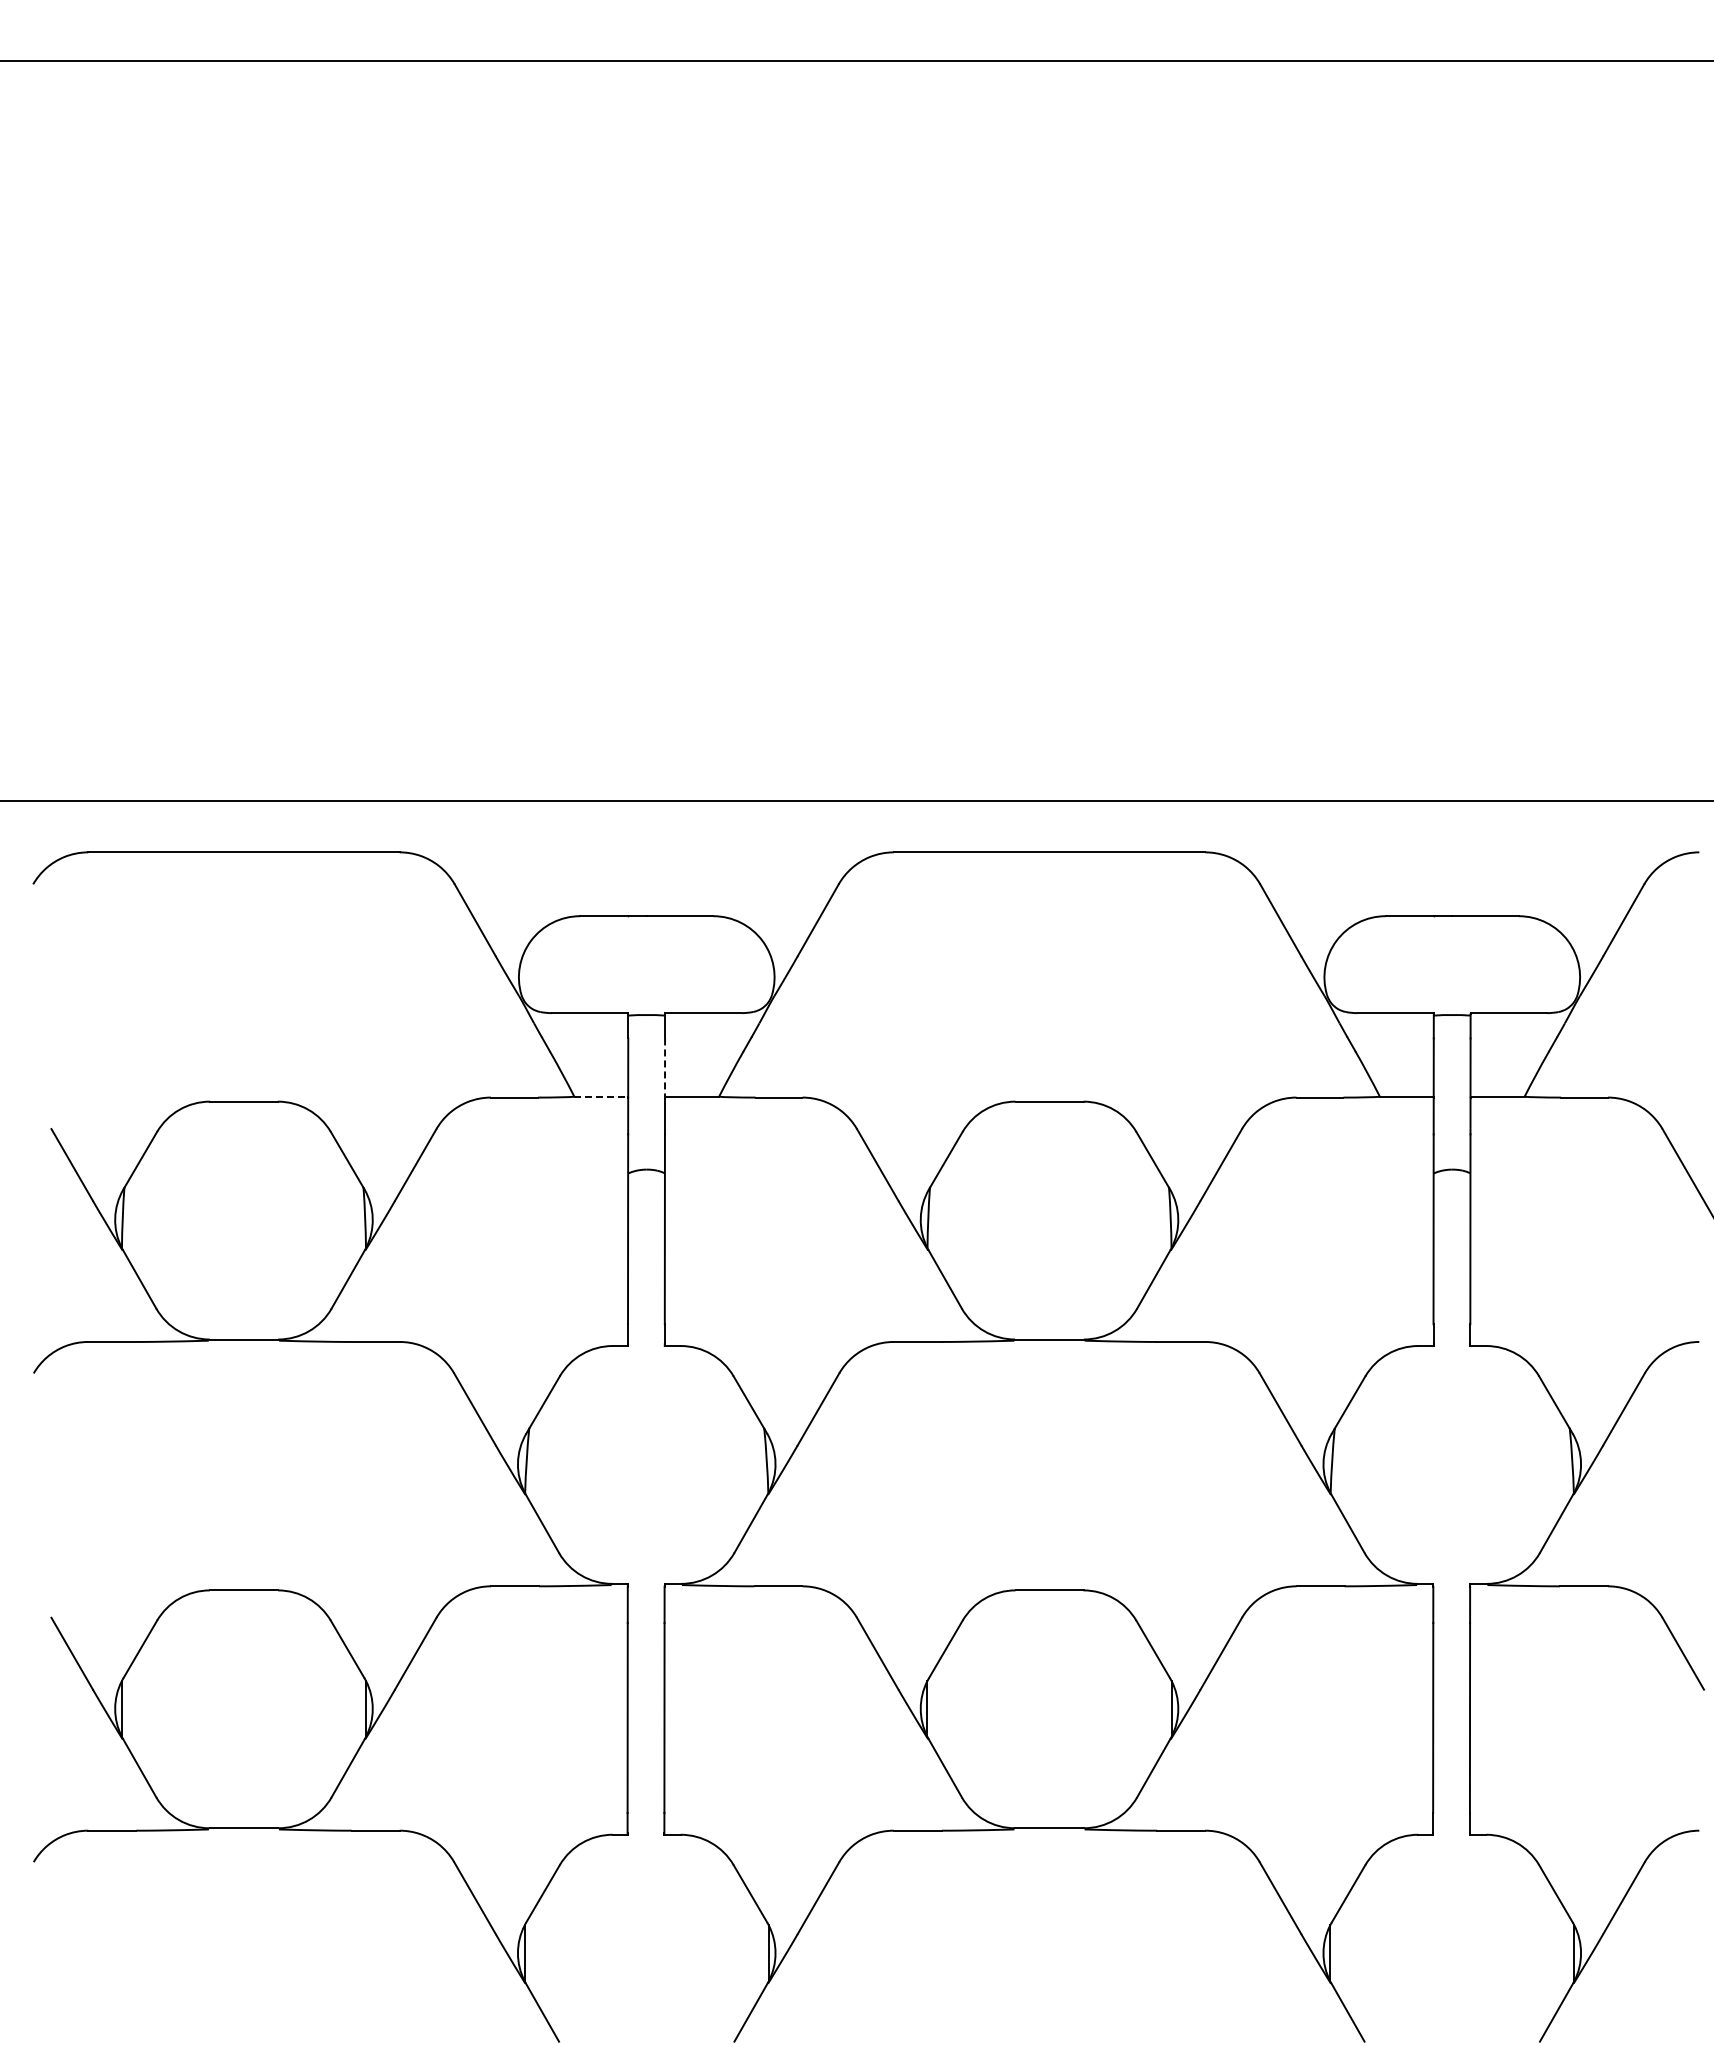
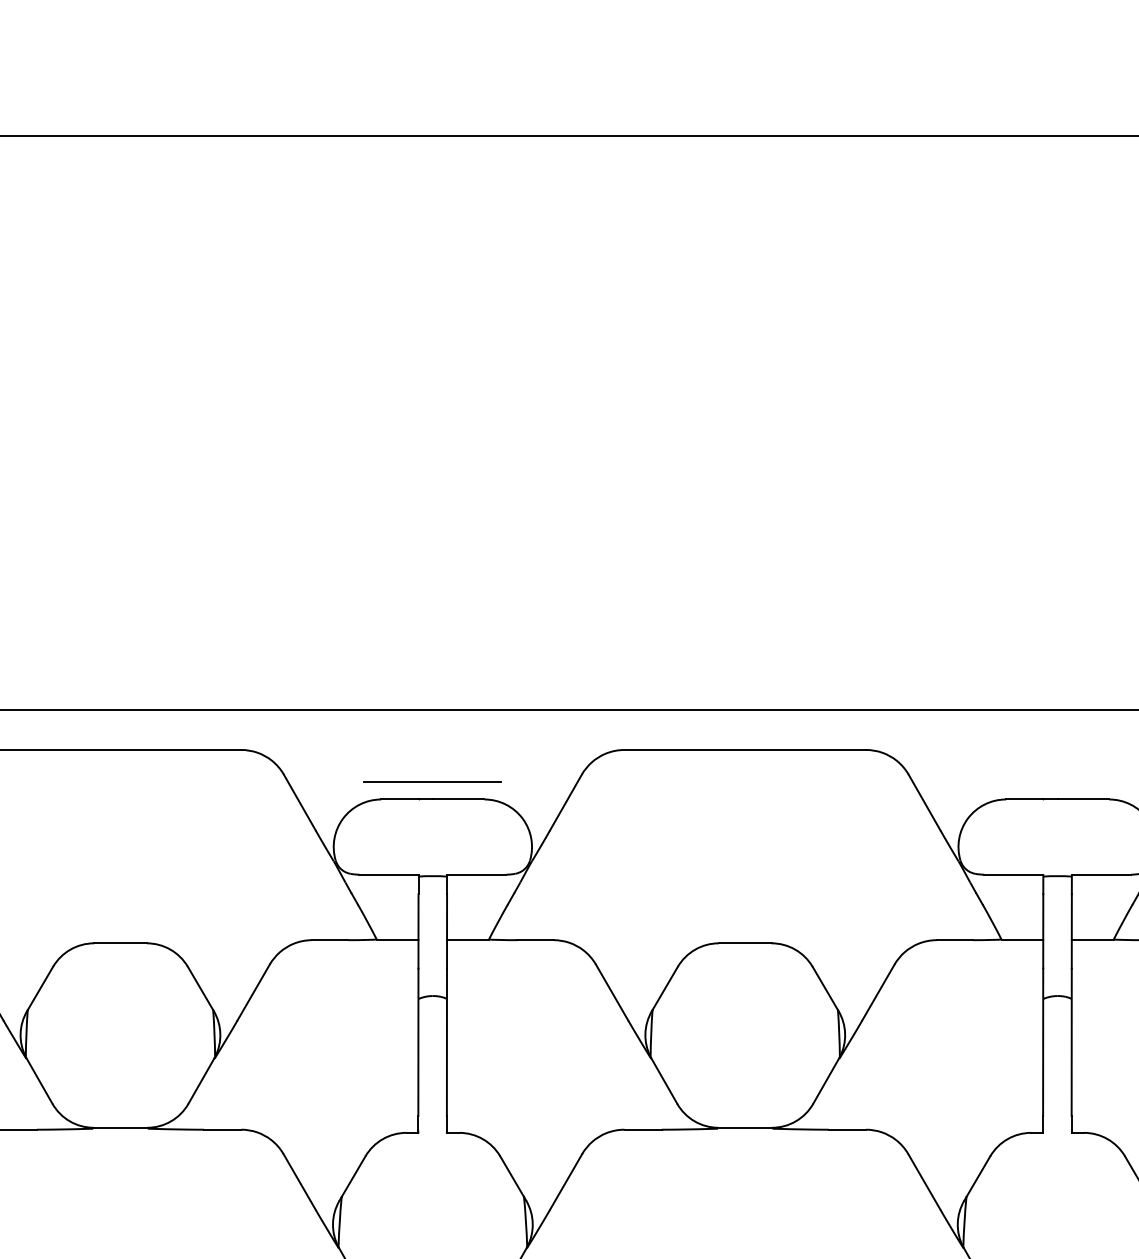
line: (646, 892) -> (432, 781), added
line: (665, 1068) -> (447, 917), dashed -> solid
line: (601, 1096) -> (397, 939), dashed -> solid

